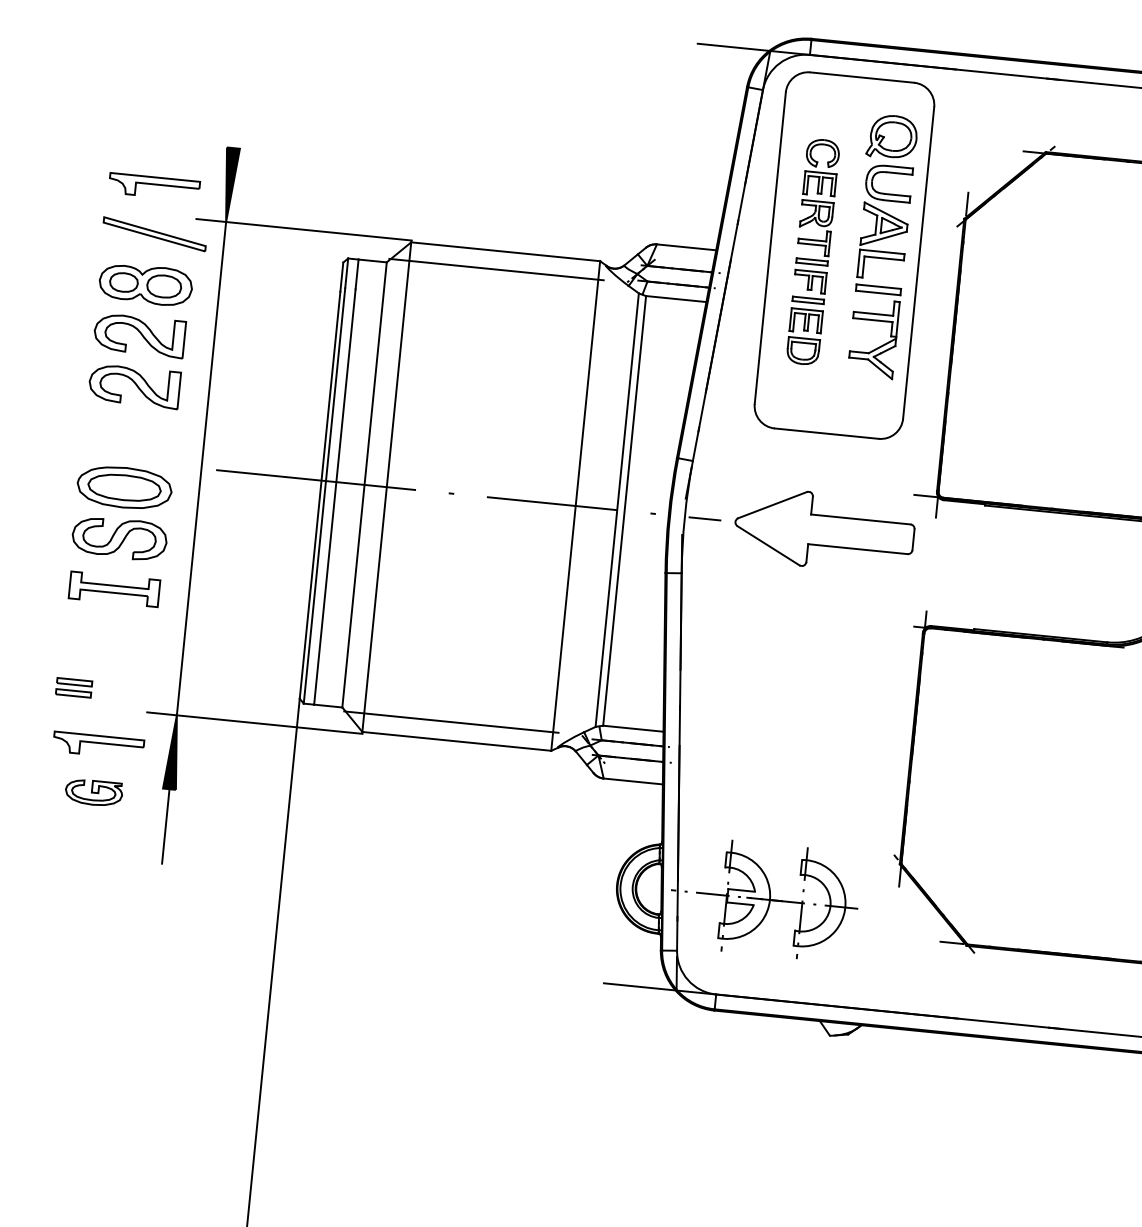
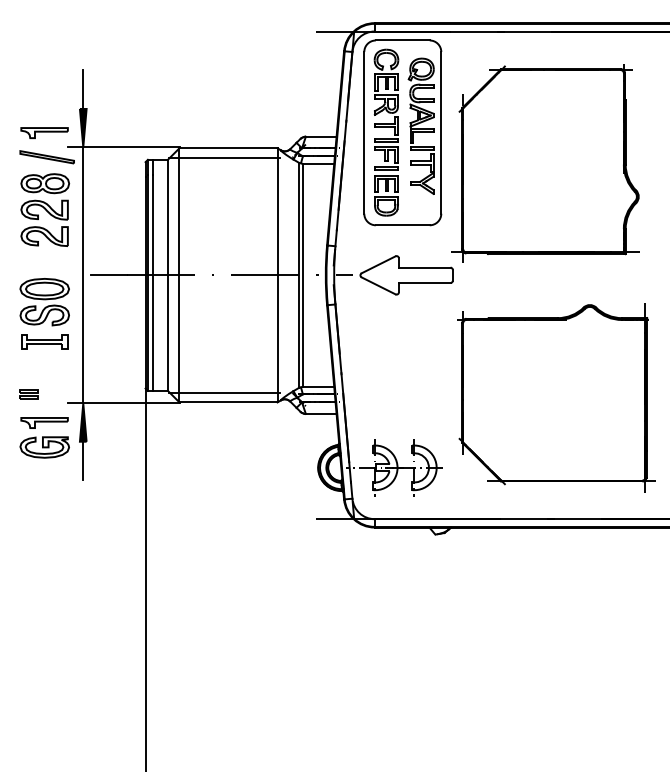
line: (237, 110) -> (83, 89), added
part: (813, 251) -> (386, 132), size x1.43
part: (93, 792) -> (44, 447), size x1.67

